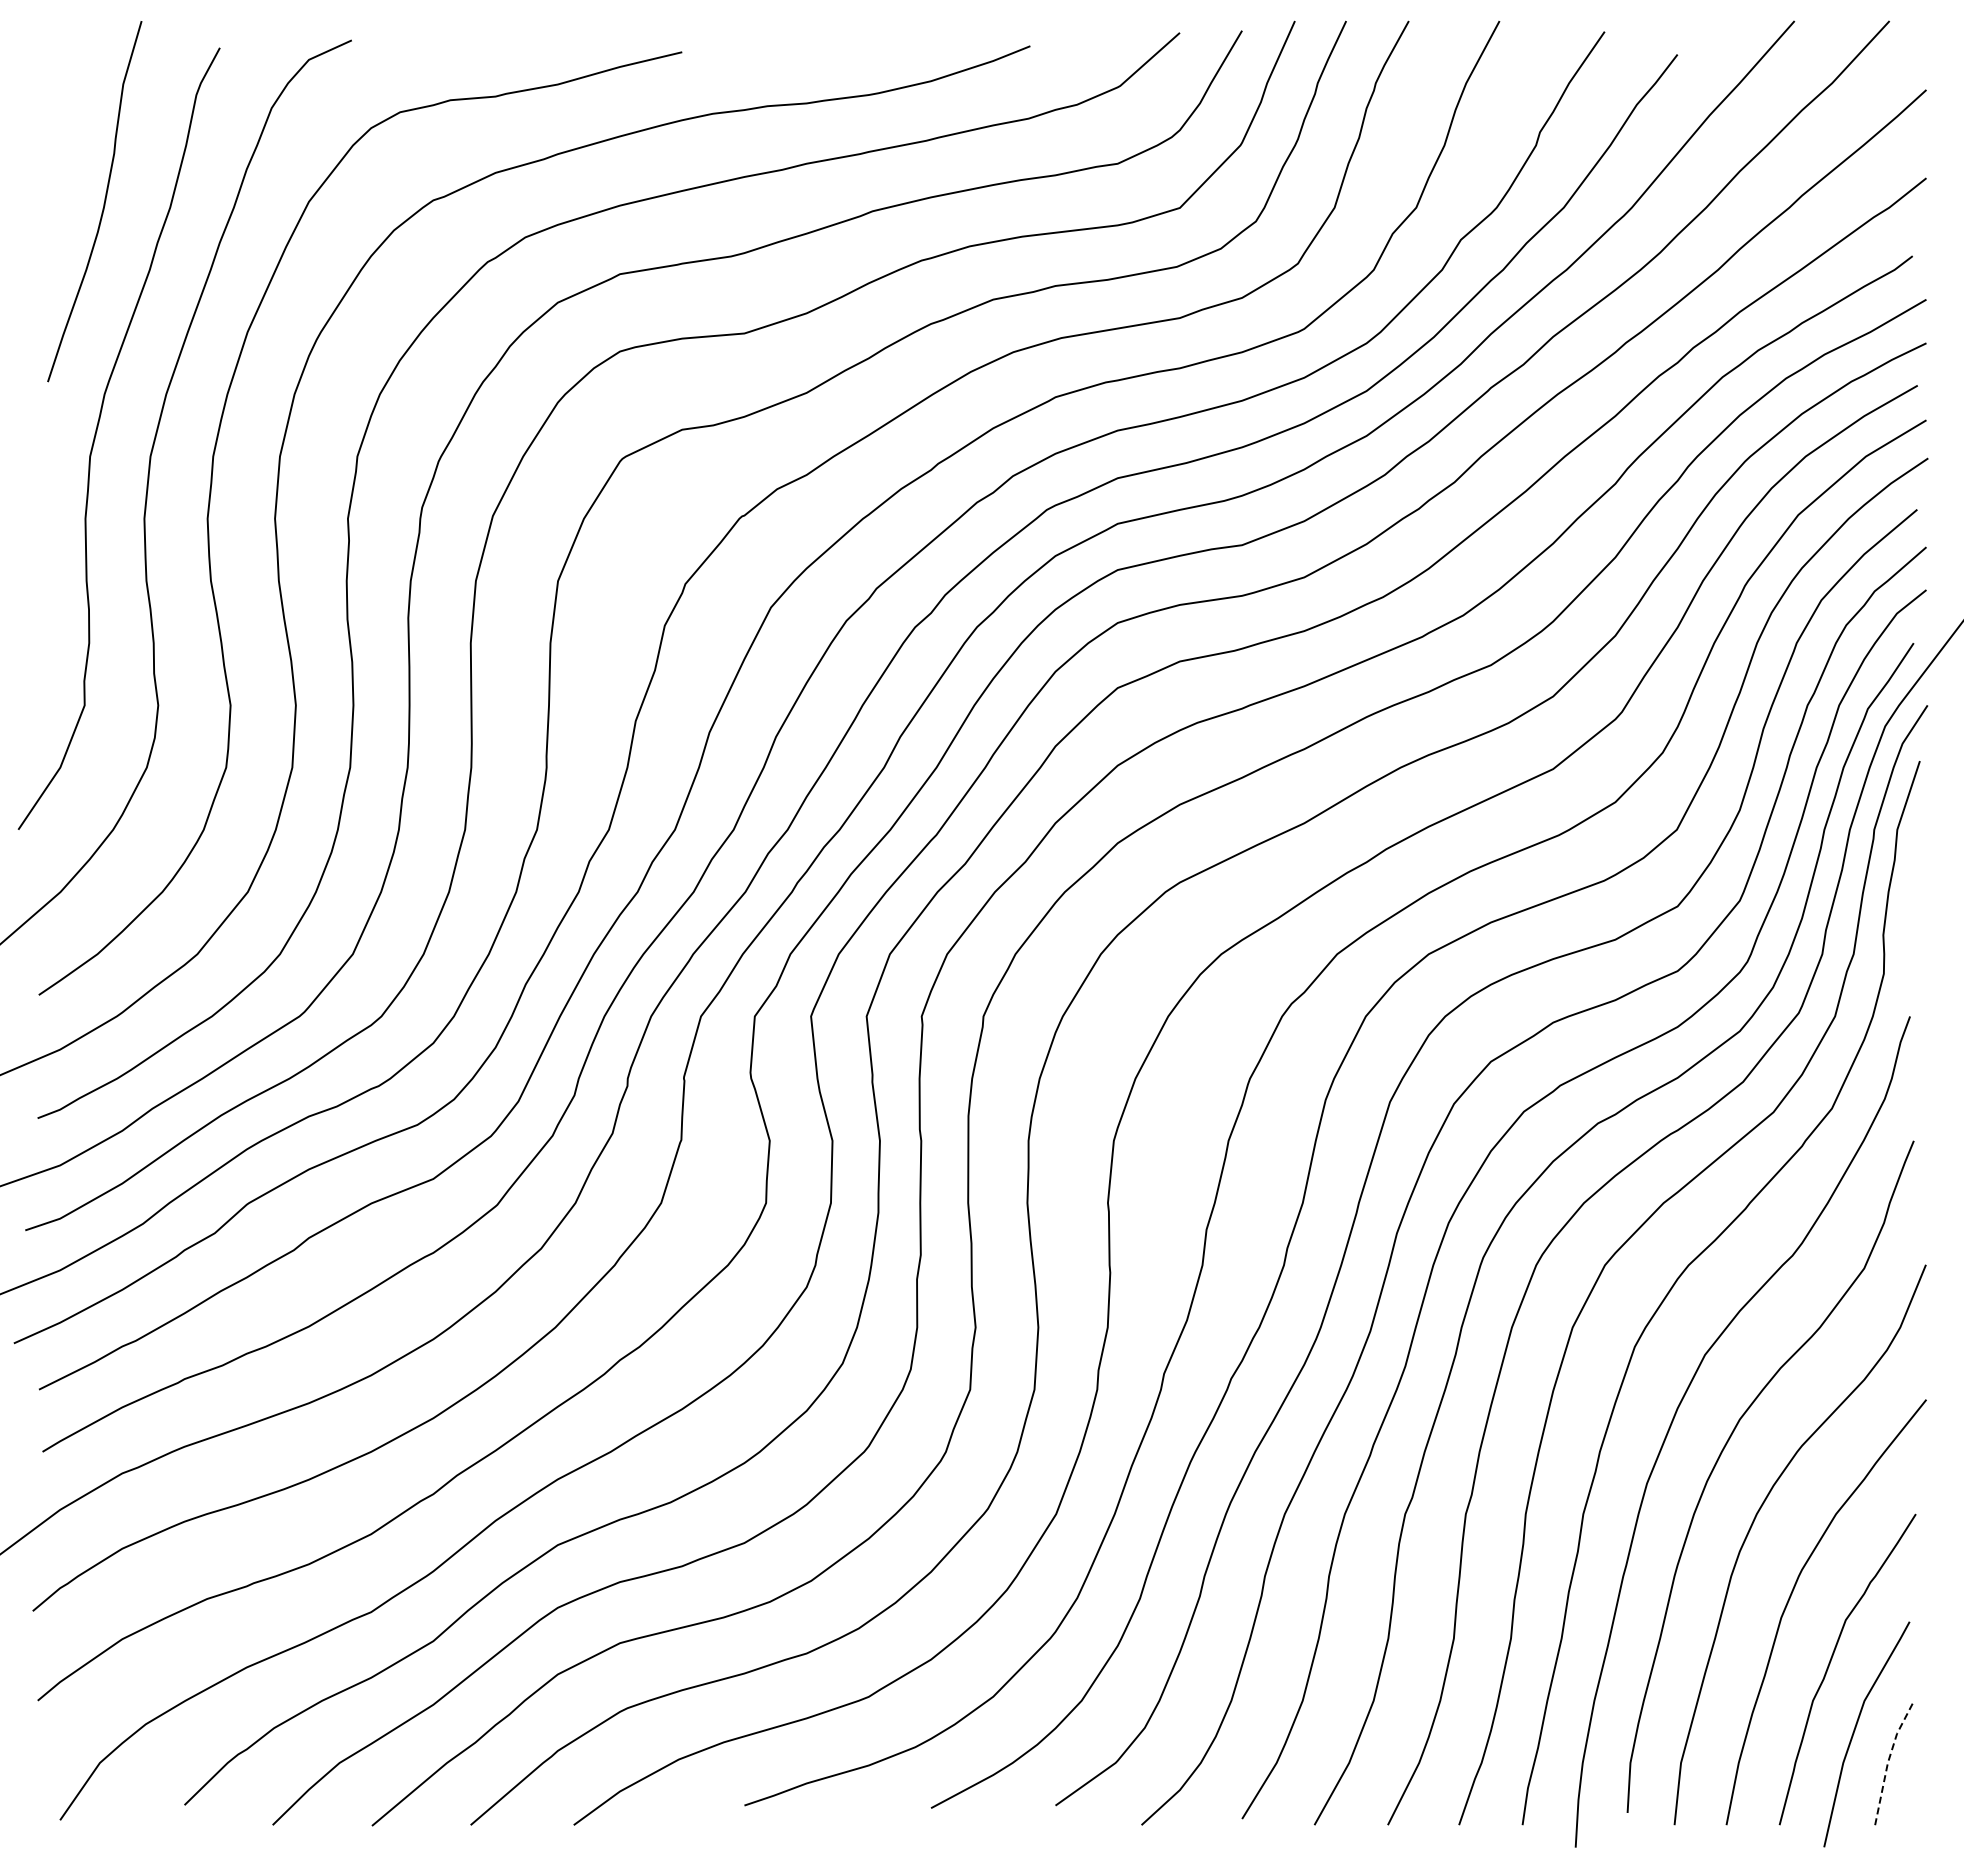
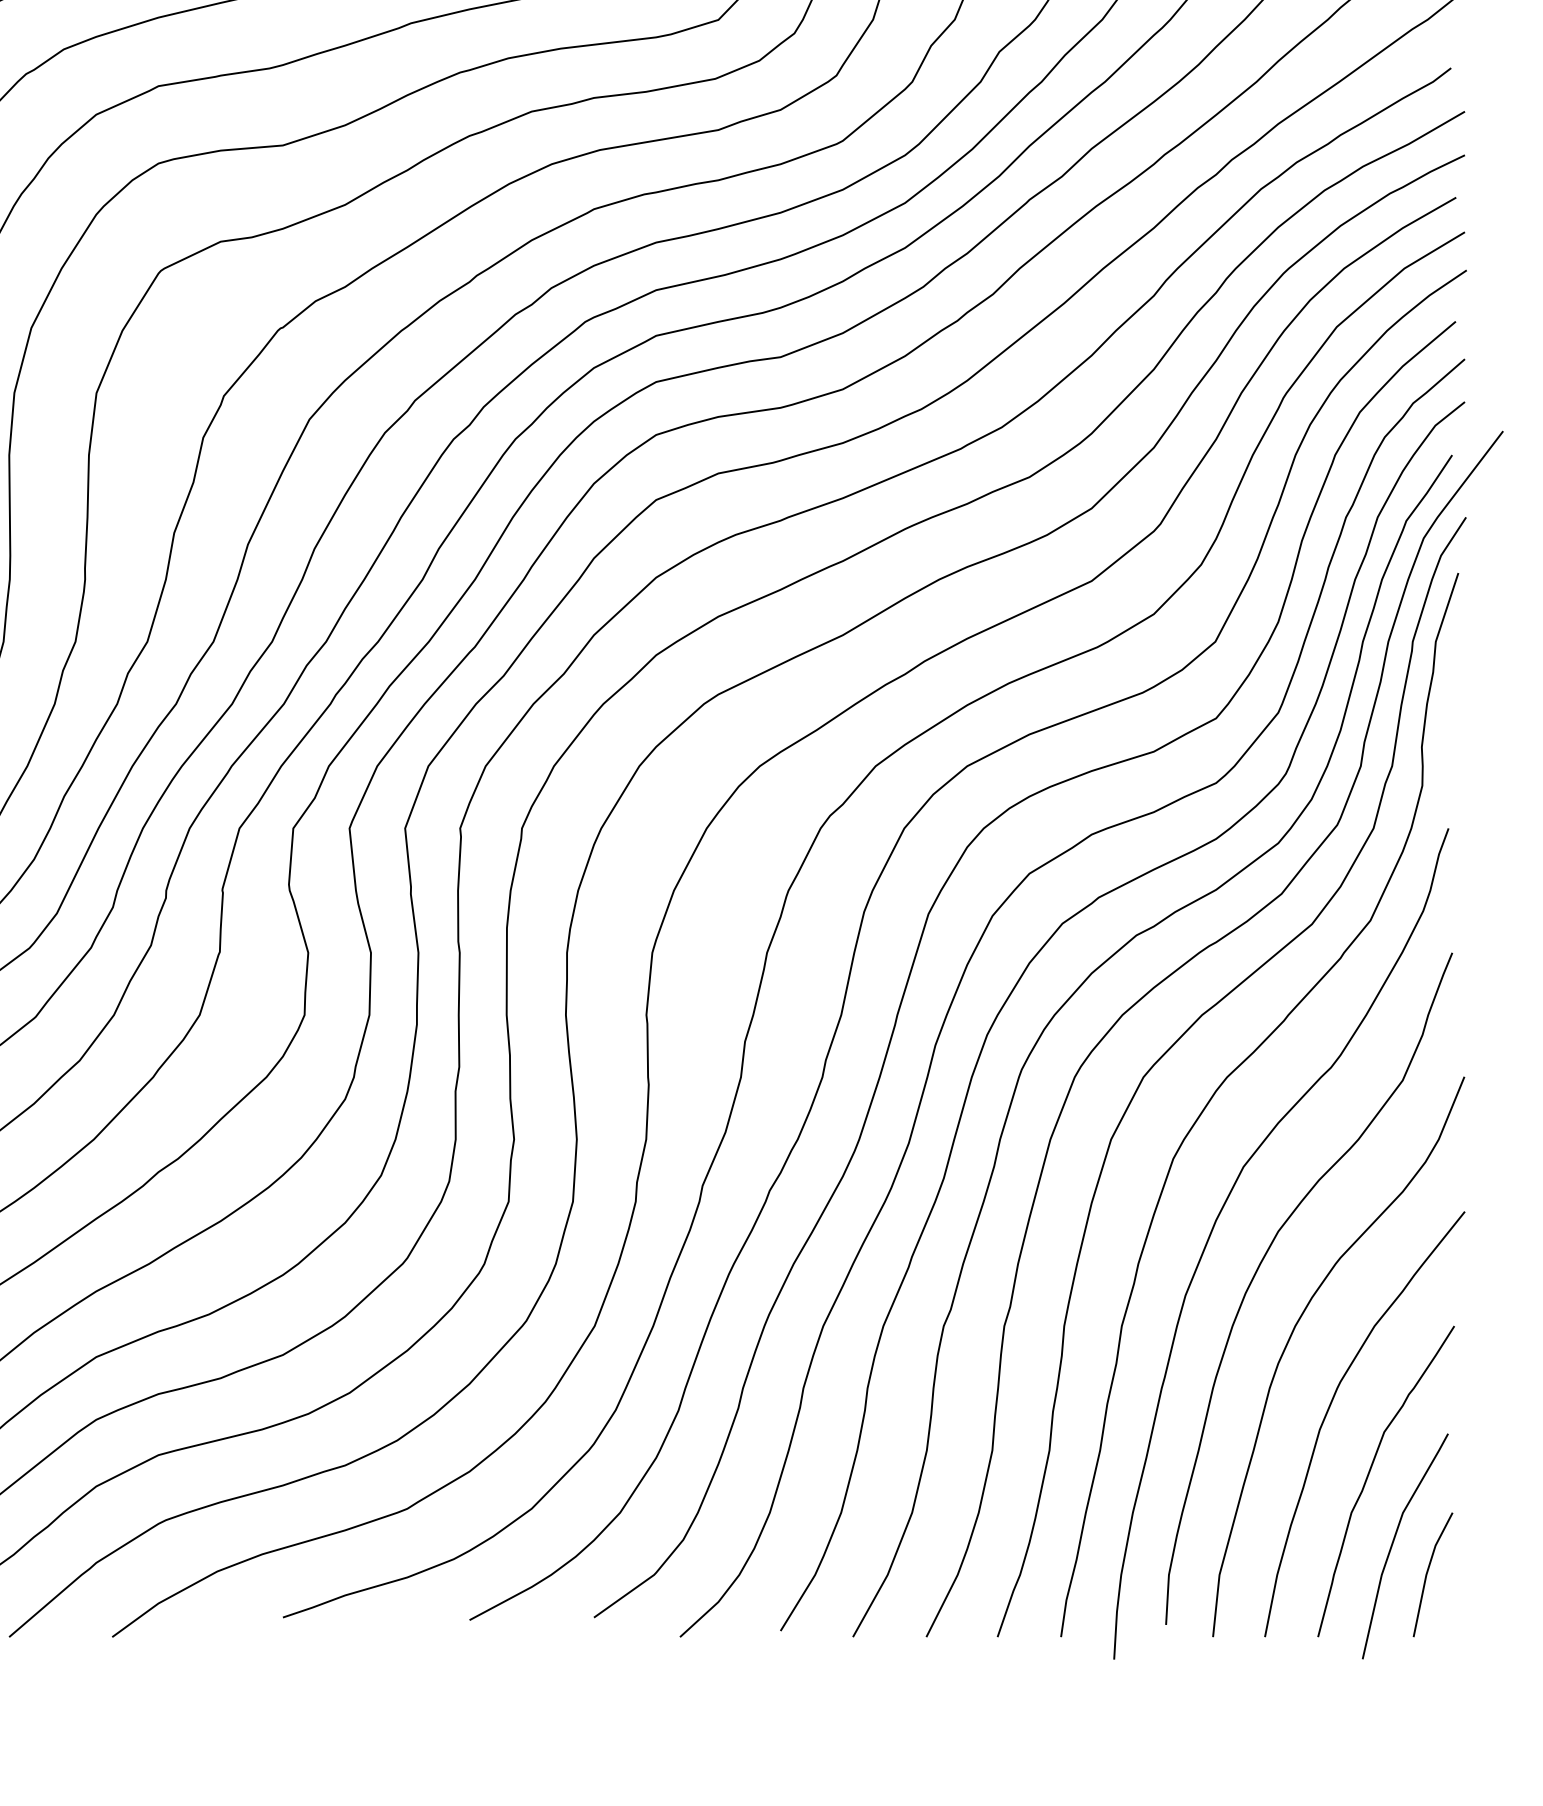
line: (1888, 1760) -> (1426, 1572), dashed -> solid

